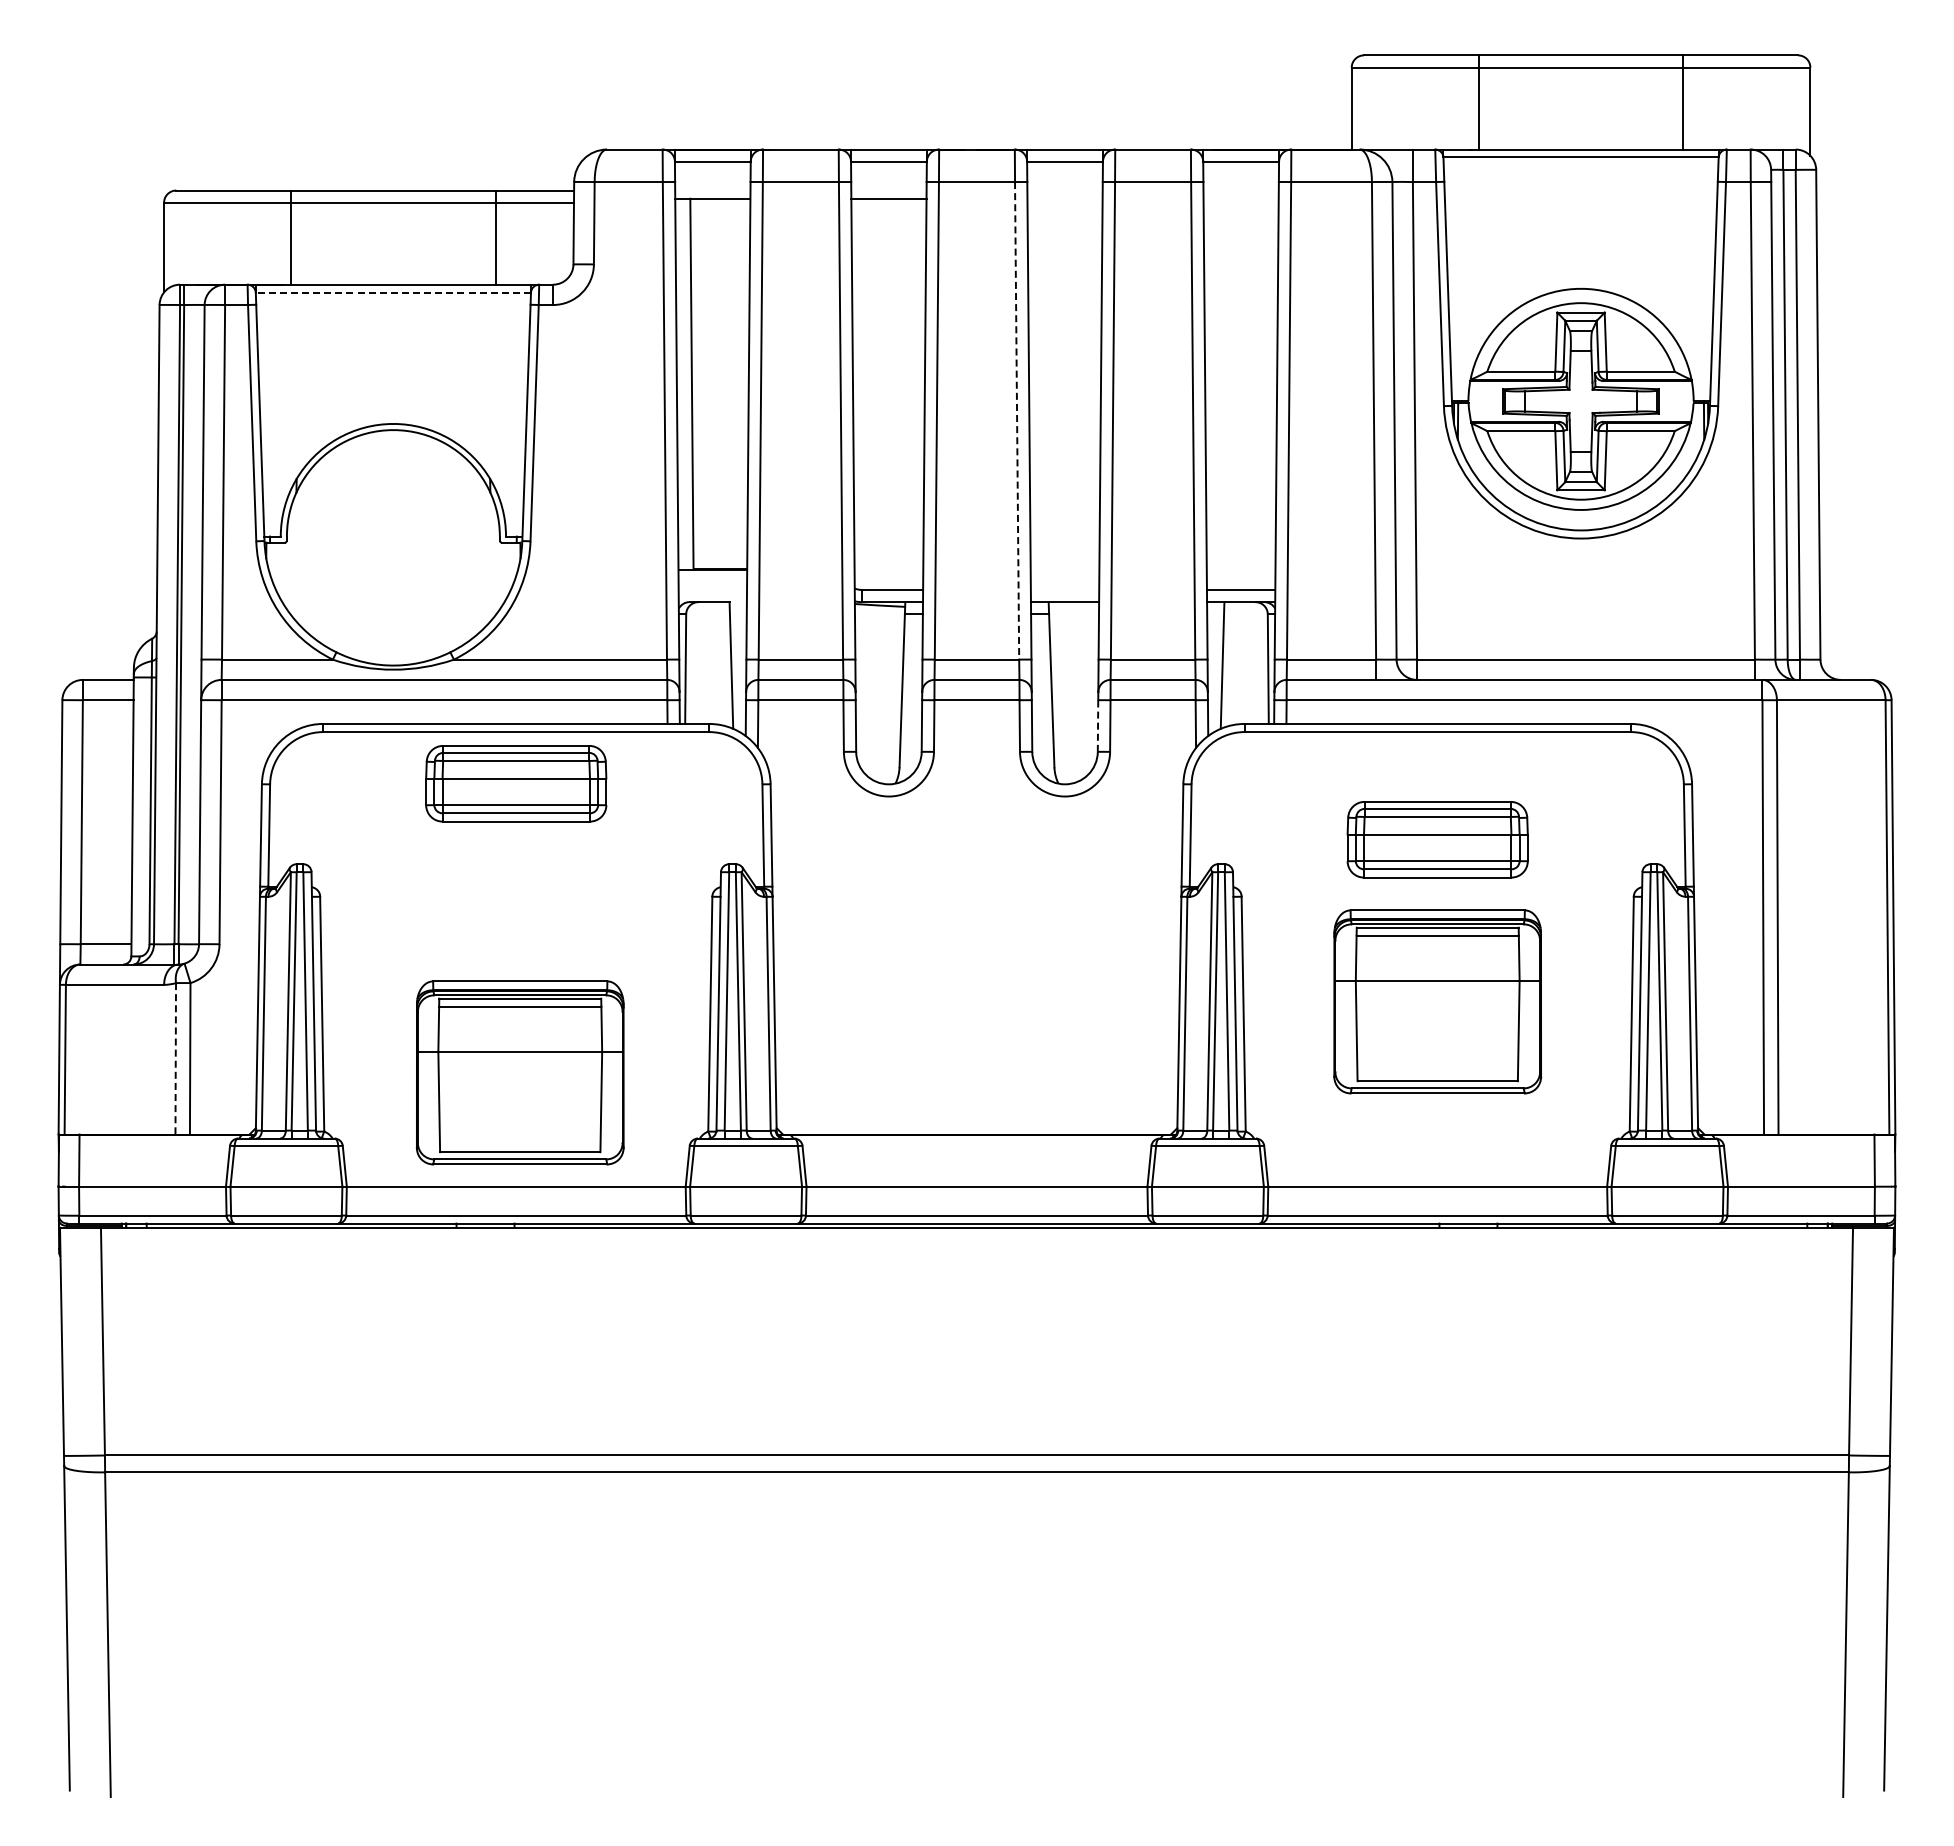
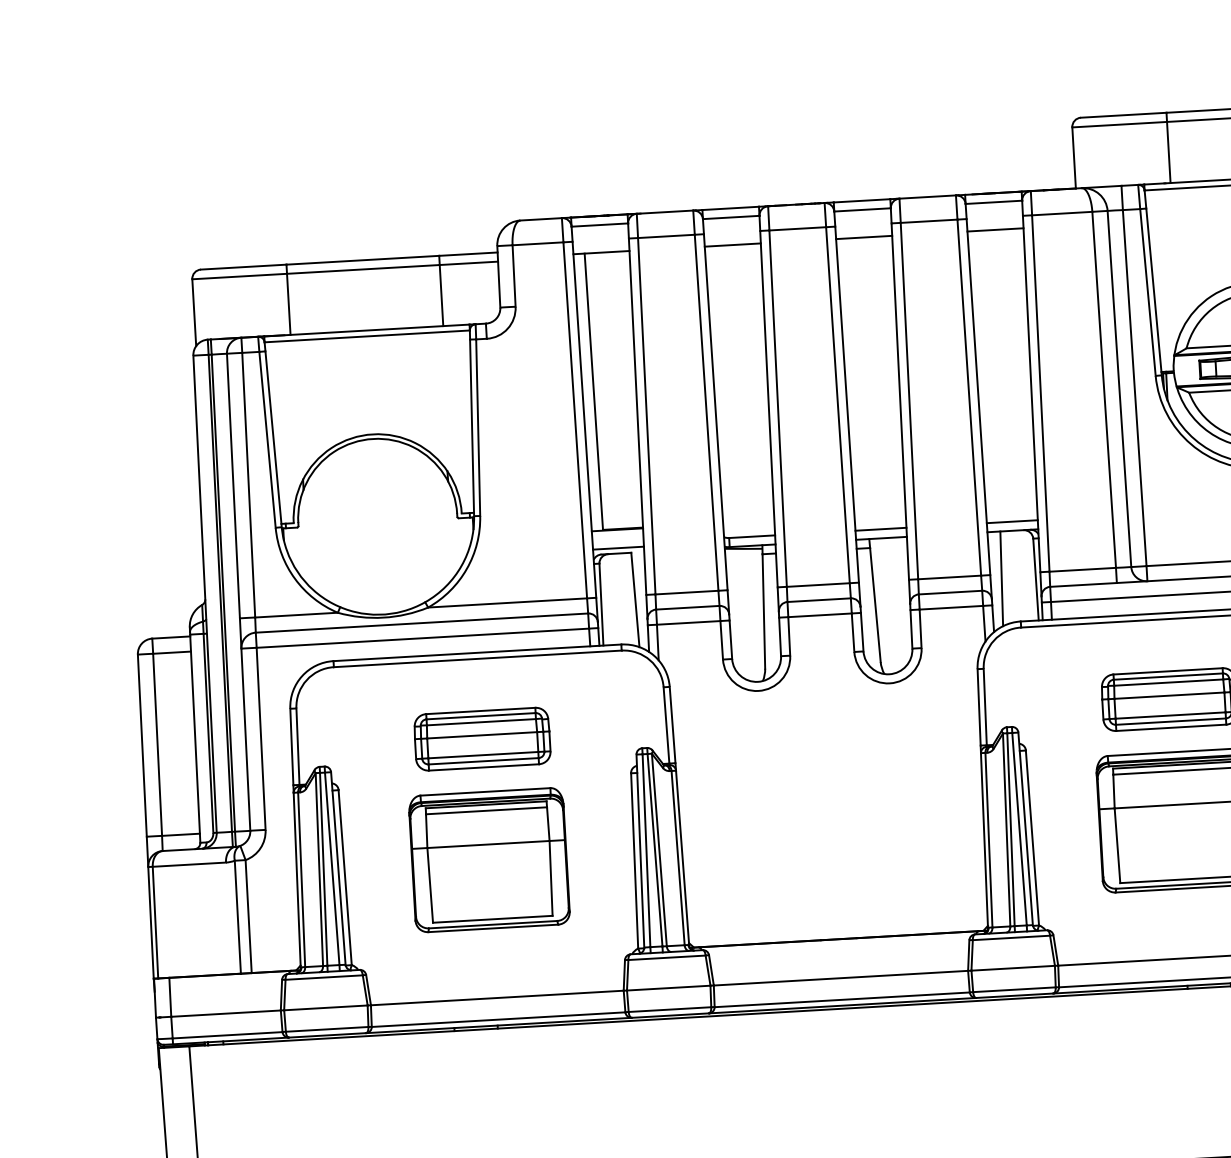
line: (1064, 198) -> (863, 237), added
line: (1240, 198) -> (995, 229), added
line: (393, 292) -> (367, 336), dashed -> solid
line: (1017, 420) -> (838, 404), dashed -> solid
line: (1064, 589) -> (880, 528), added
line: (712, 594) -> (618, 547), added
line: (1098, 726) -> (911, 629), dashed -> solid
part: (516, 783) -> (482, 739), moved
line: (175, 1058) -> (237, 917), dashed -> solid
part: (519, 1072) -> (488, 859), moved

